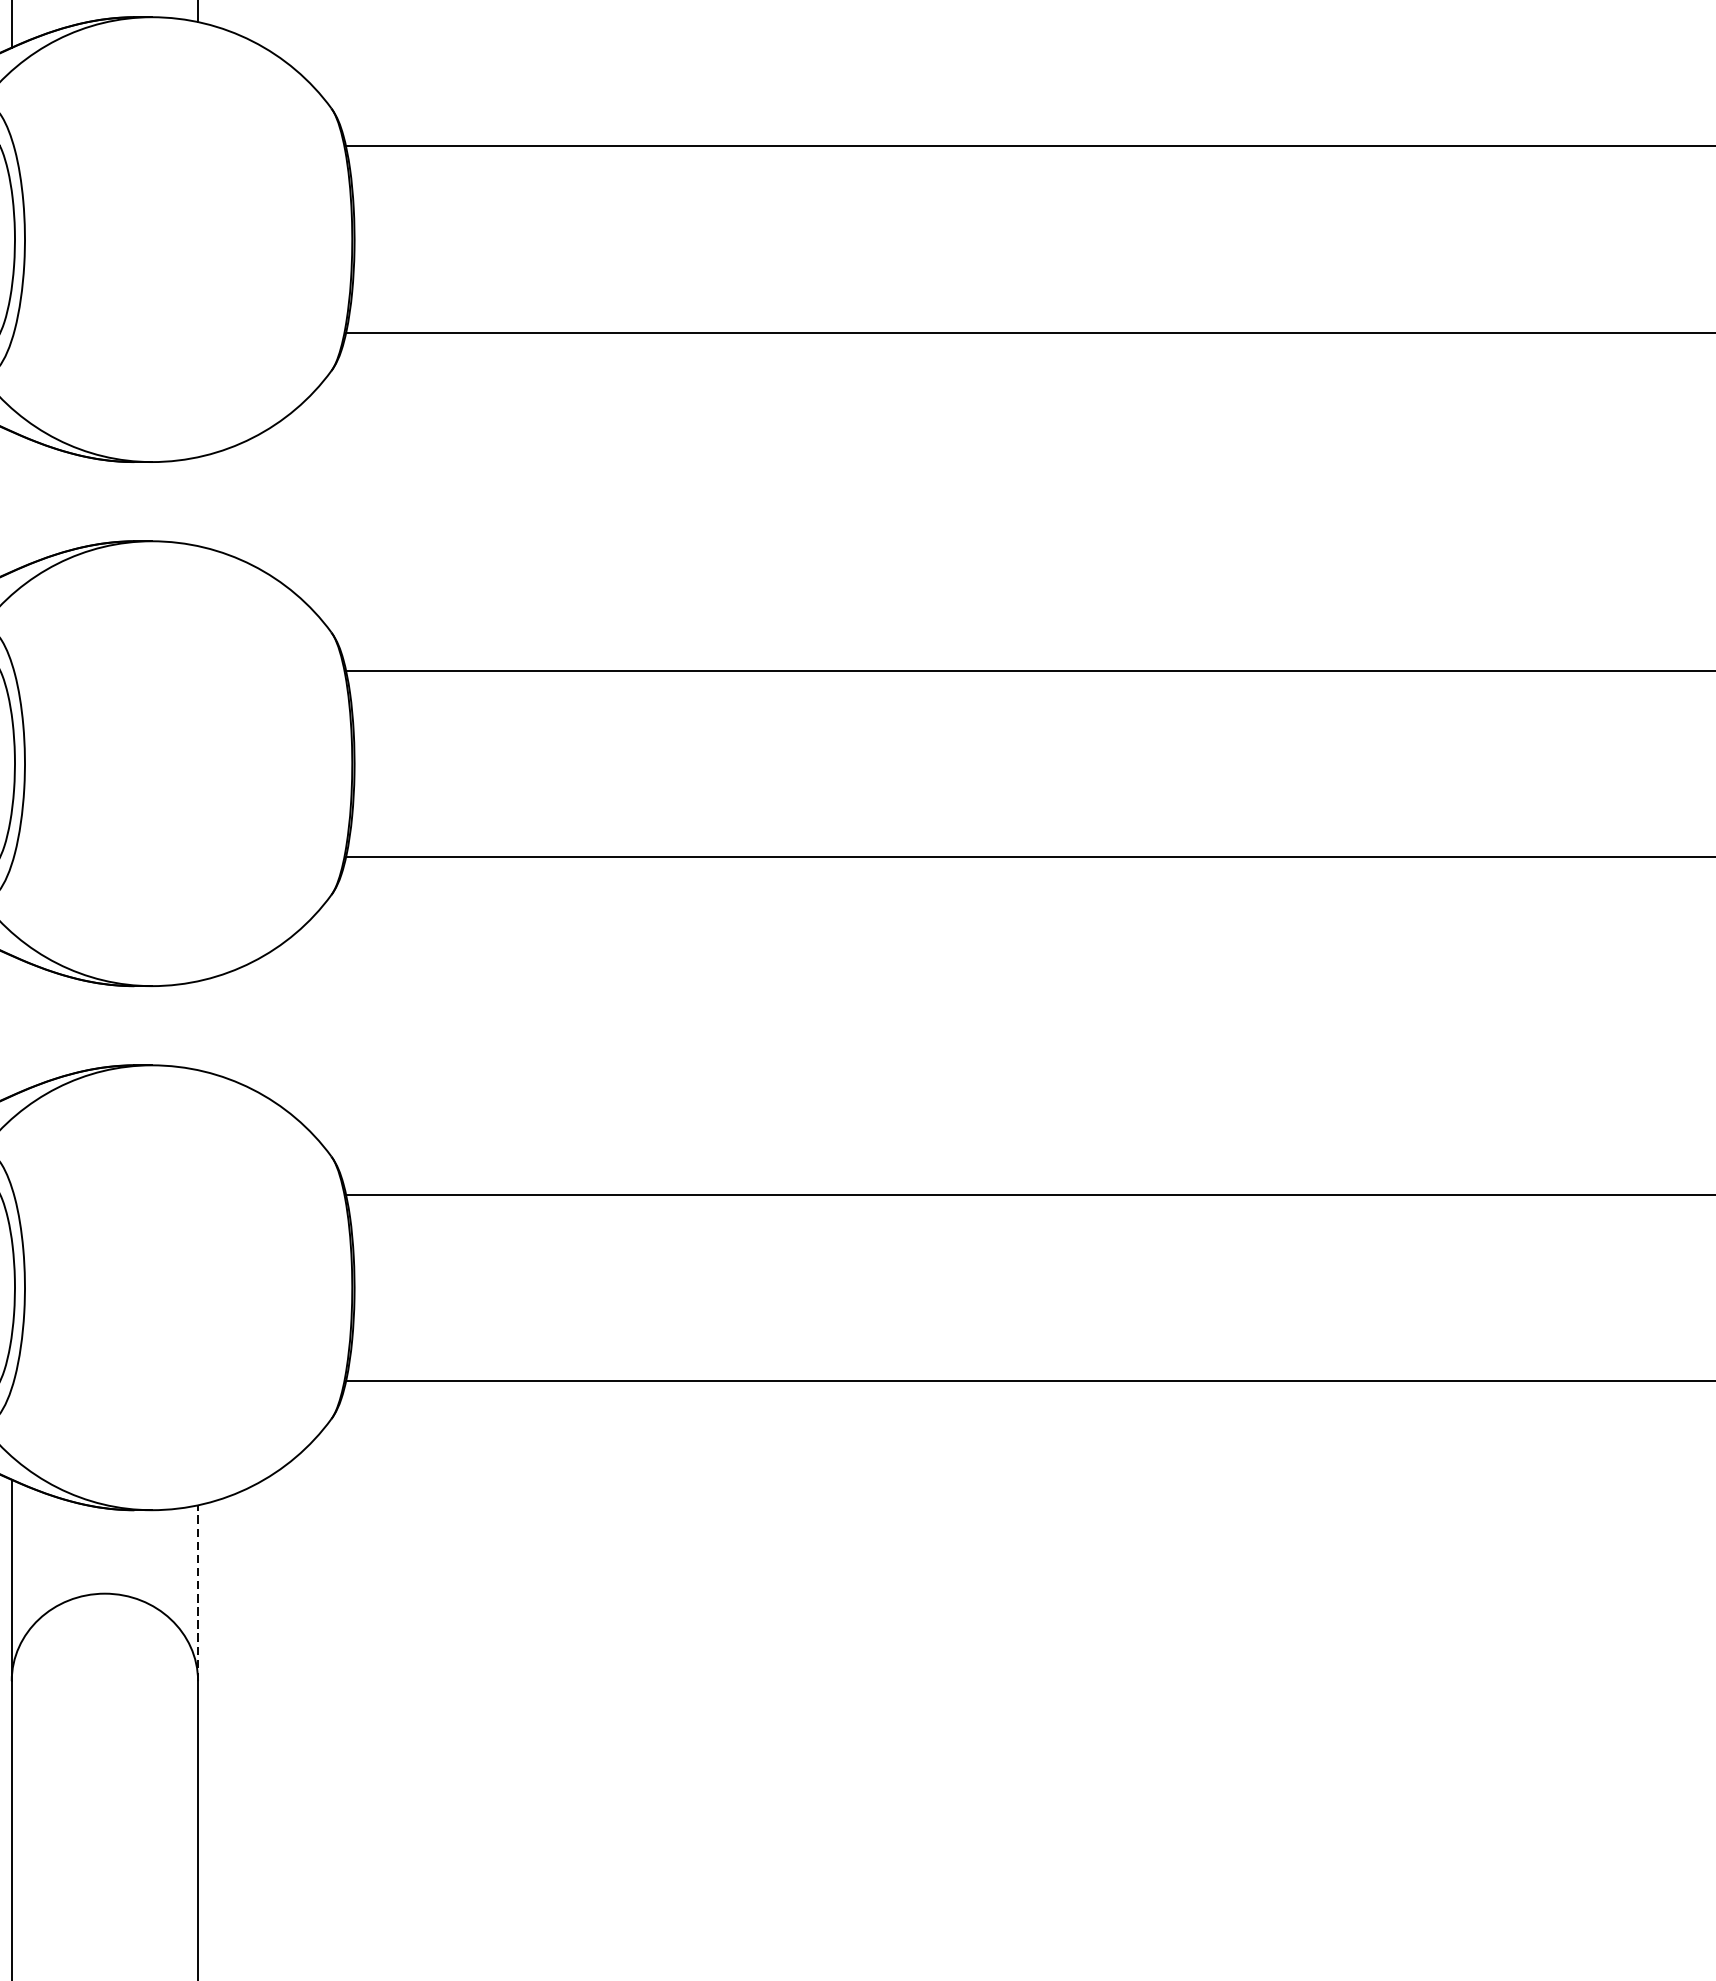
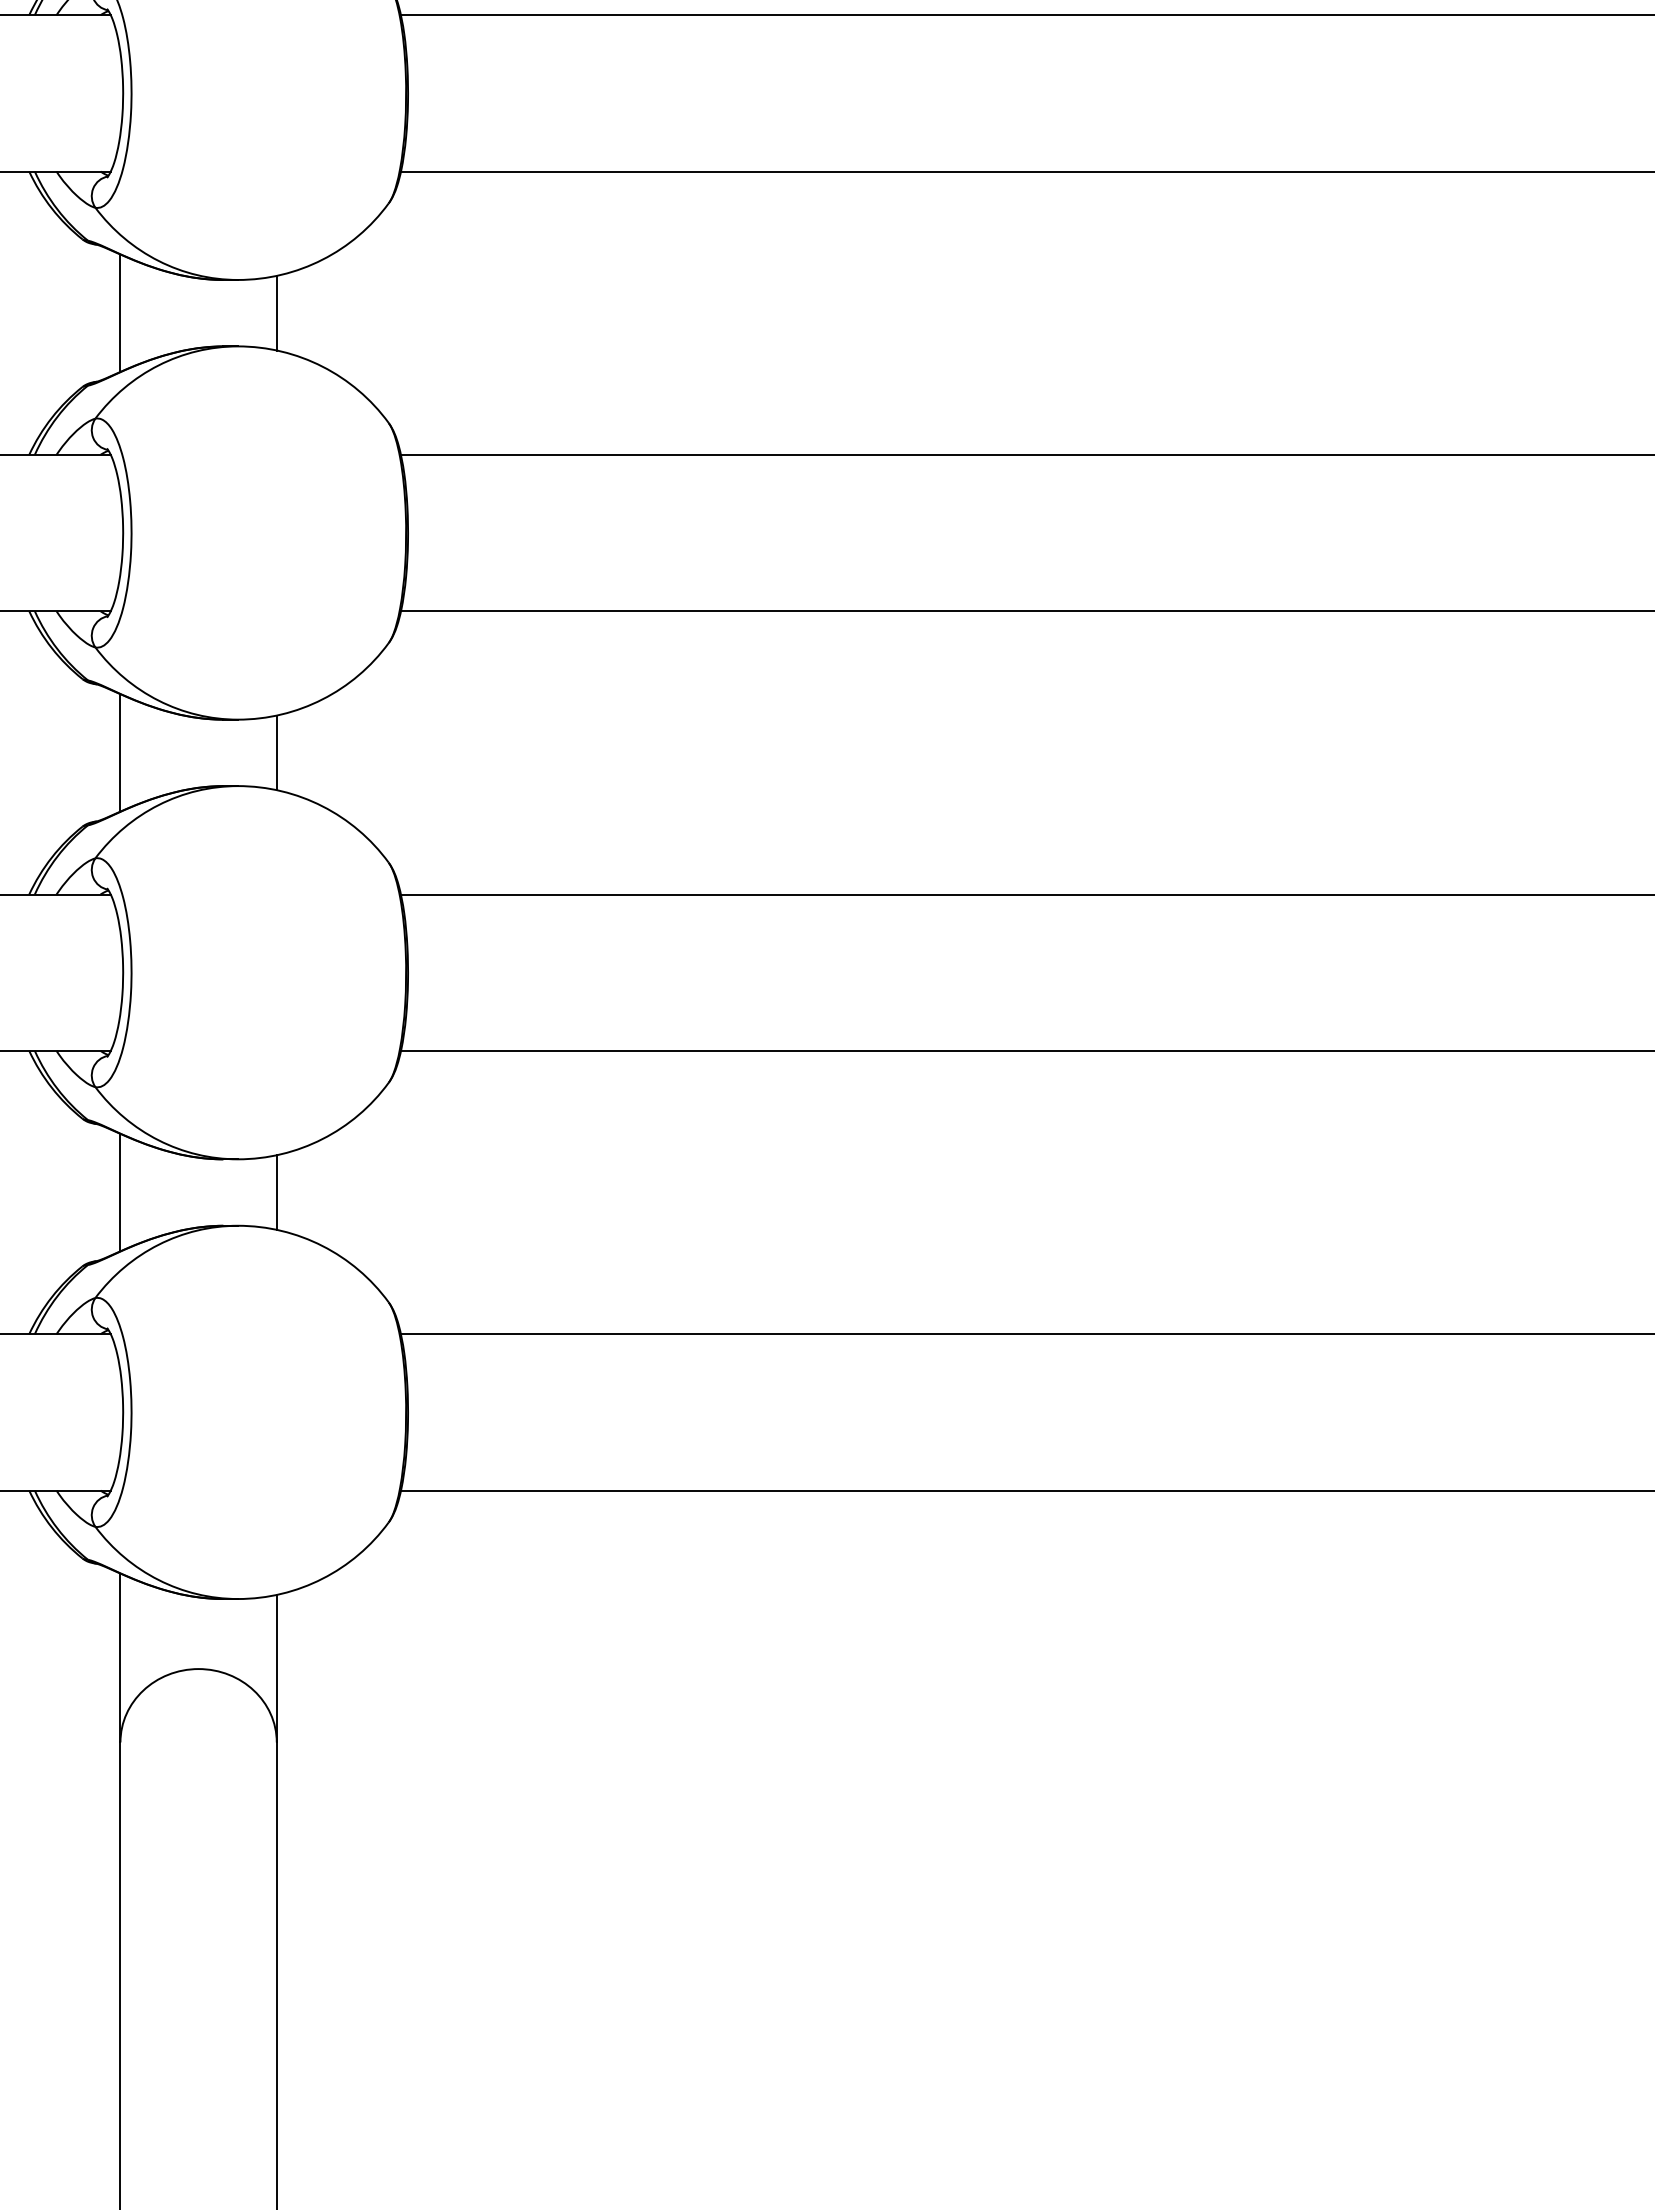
line: (11, 501) -> (120, 752), added
line: (197, 501) -> (276, 752), added
line: (11, 1025) -> (120, 1192), added
line: (197, 1025) -> (276, 1192), added
line: (197, 1593) -> (276, 1668), dashed -> solid

